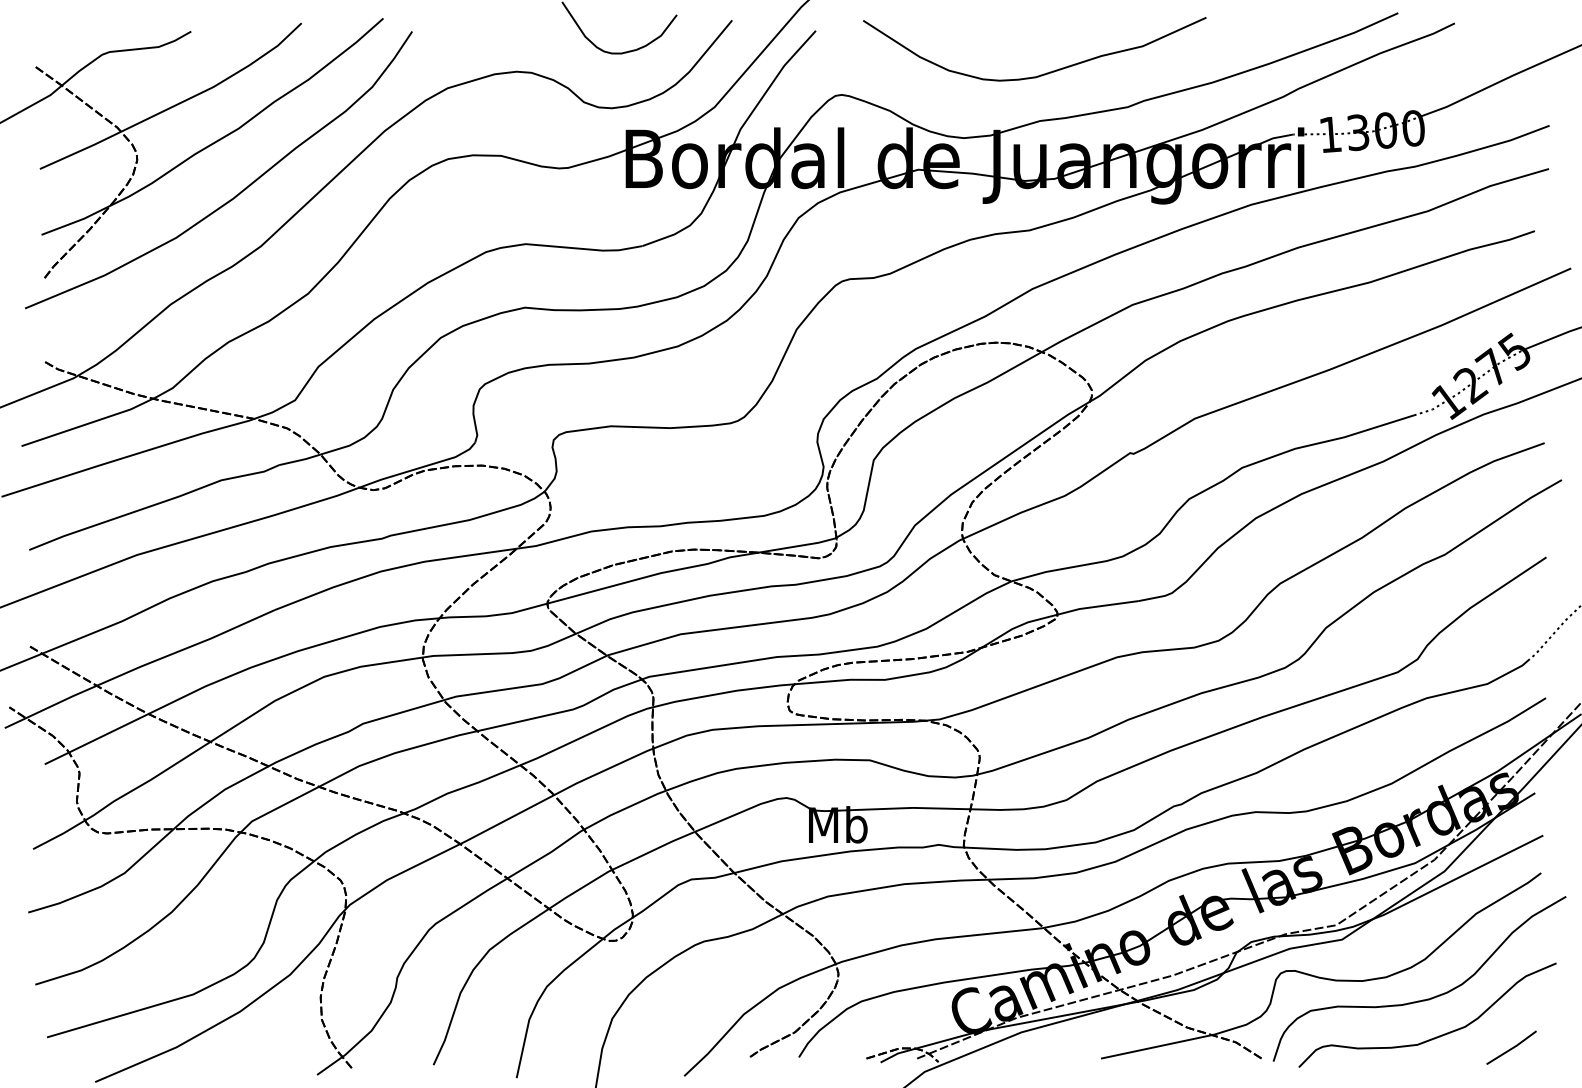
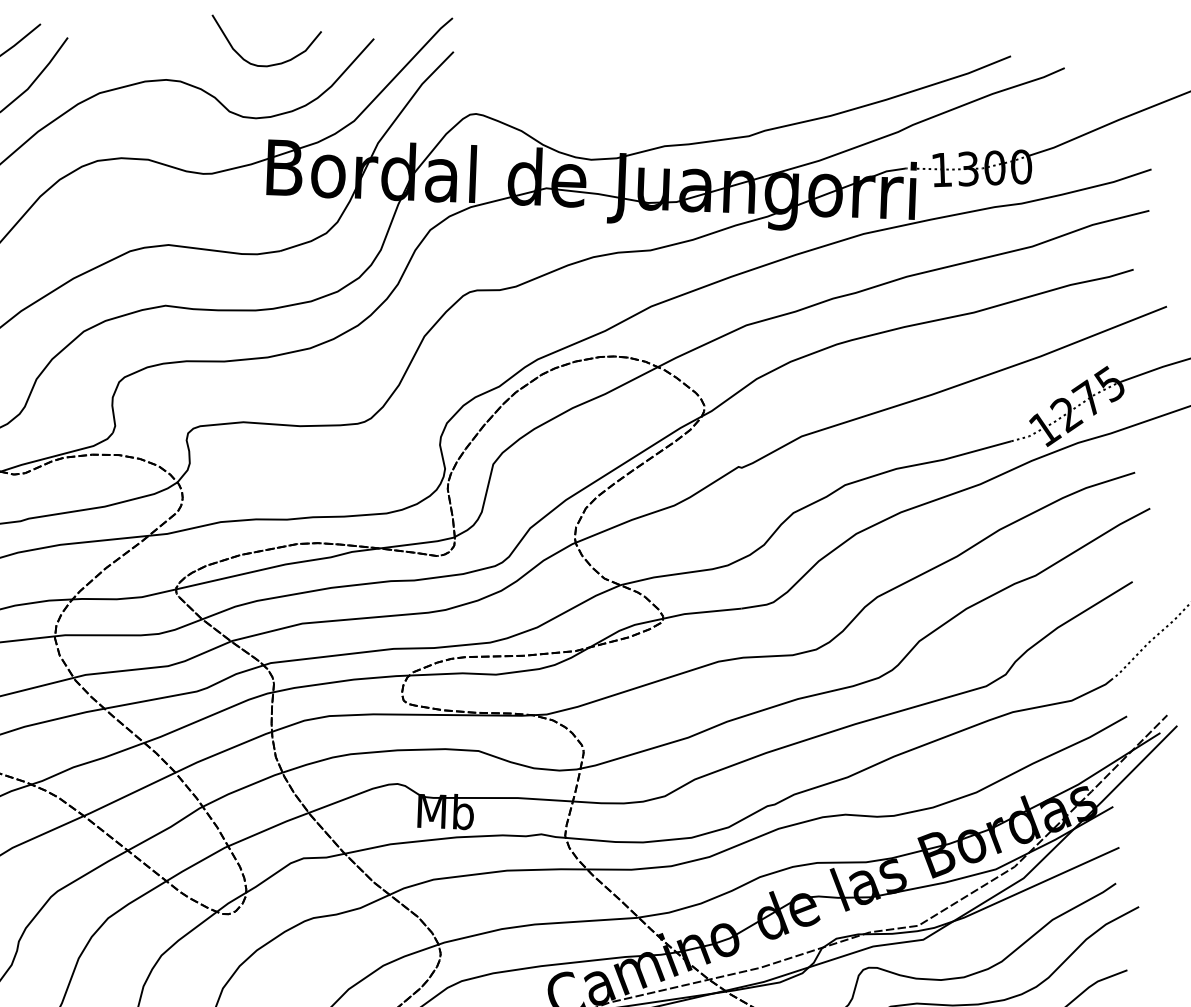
curve: (1043, 73) -> (669, 100), removed

